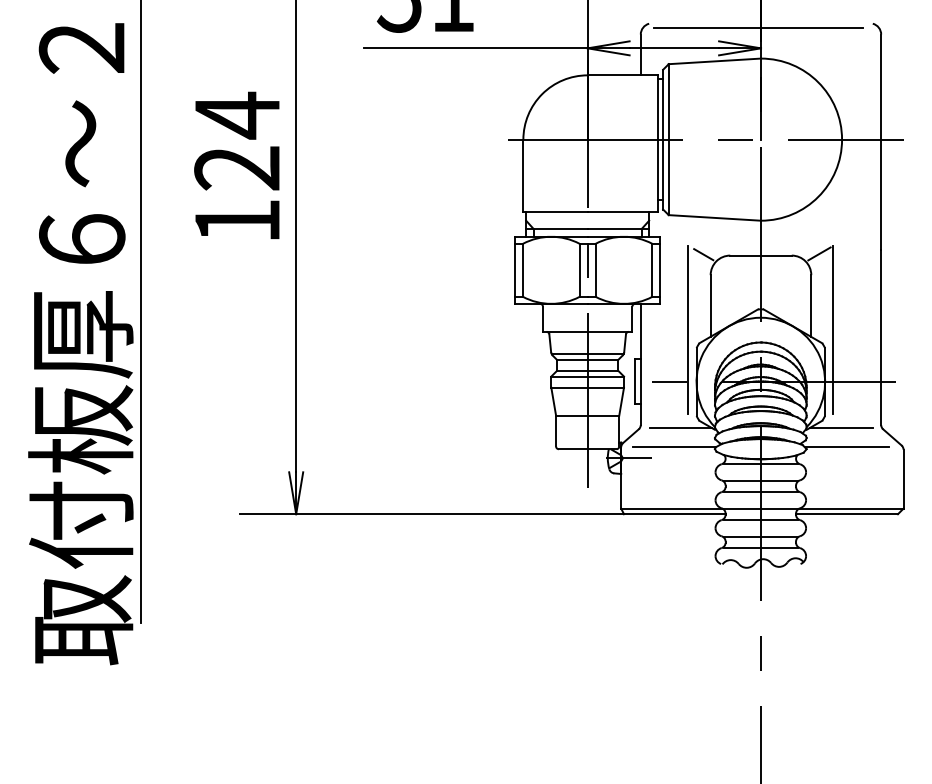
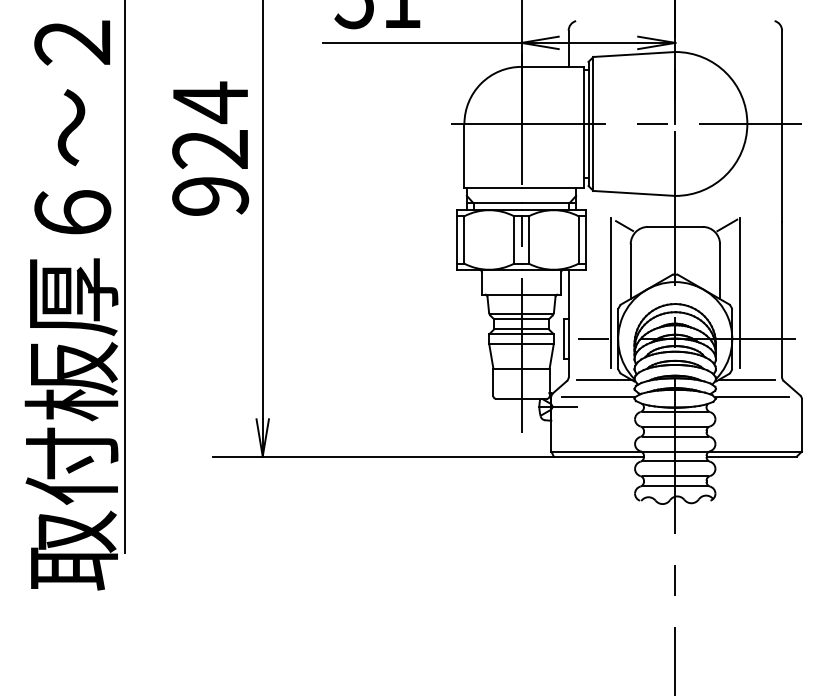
line: (758, 27) -> (673, 24), removed
text: (237, 221) -> (210, 196), 124 -> 924

